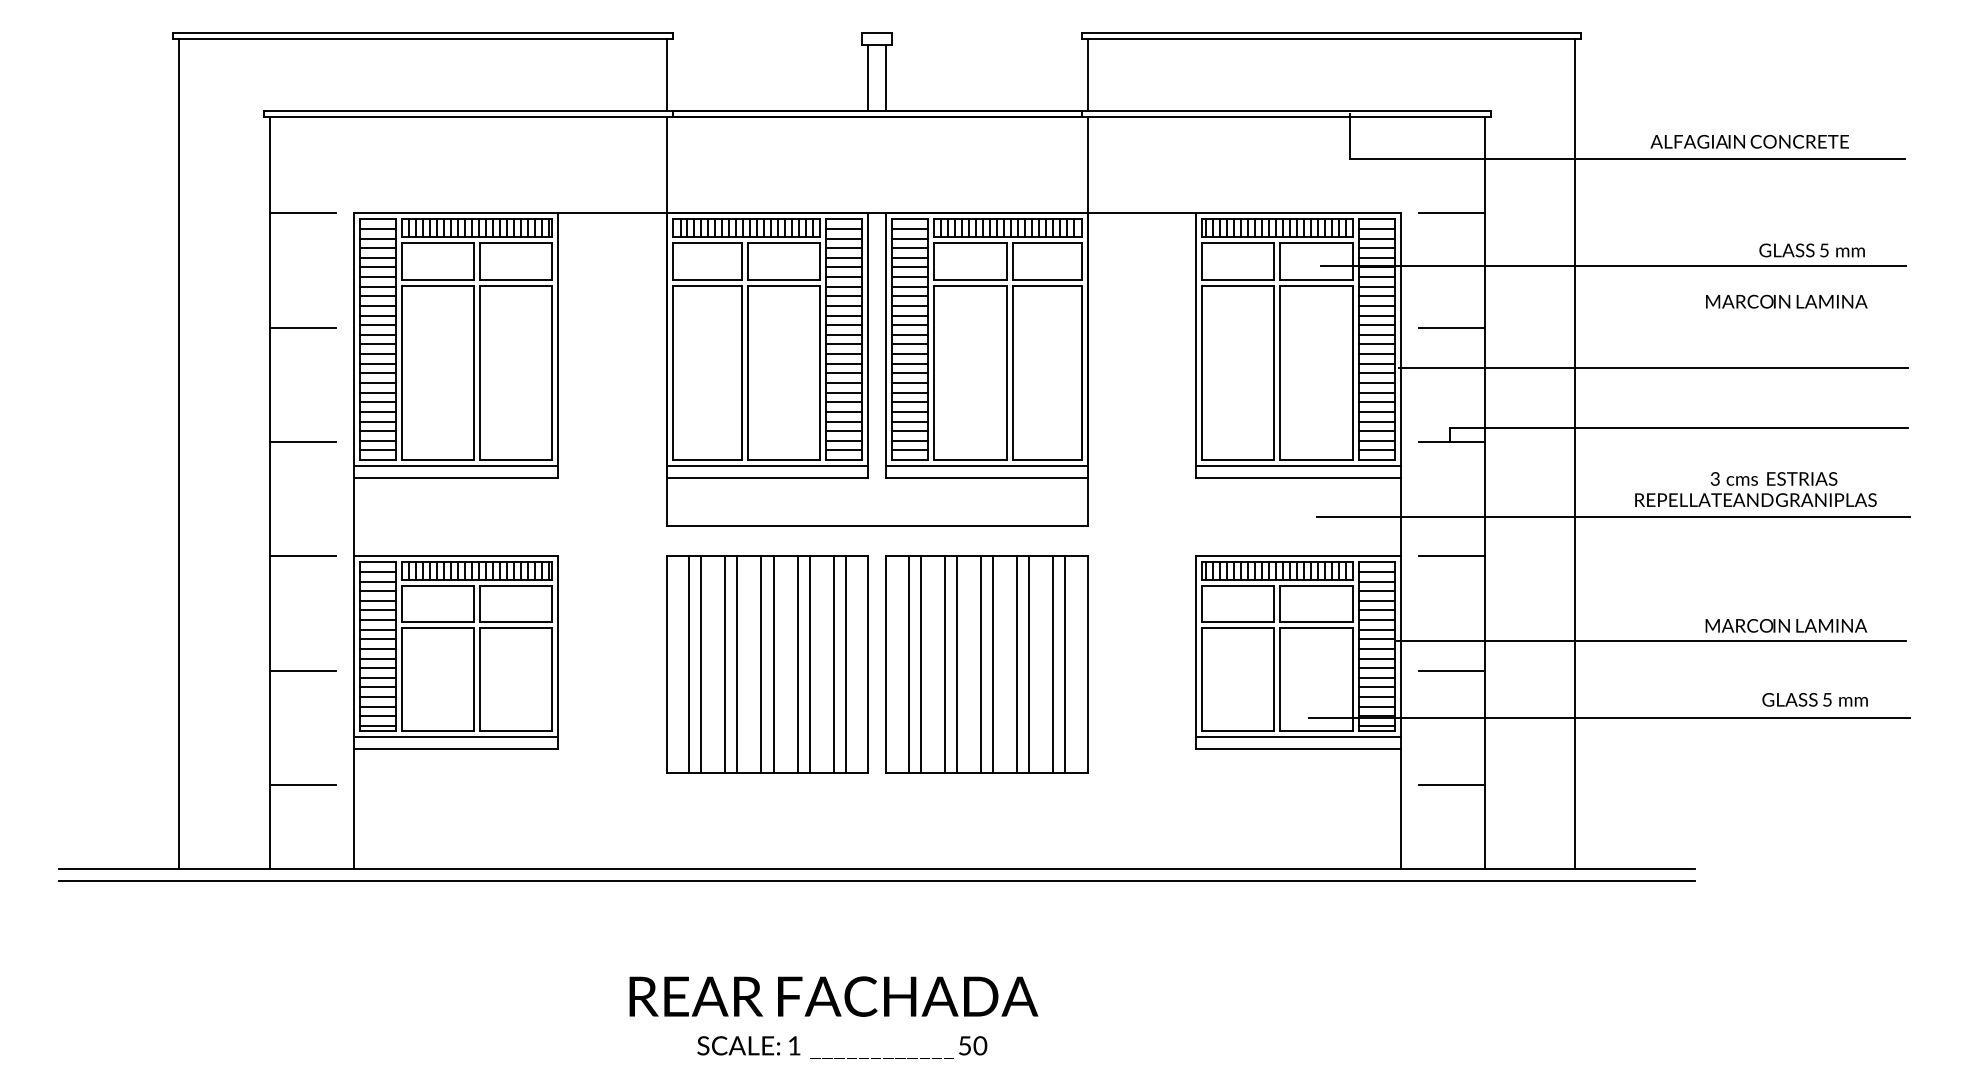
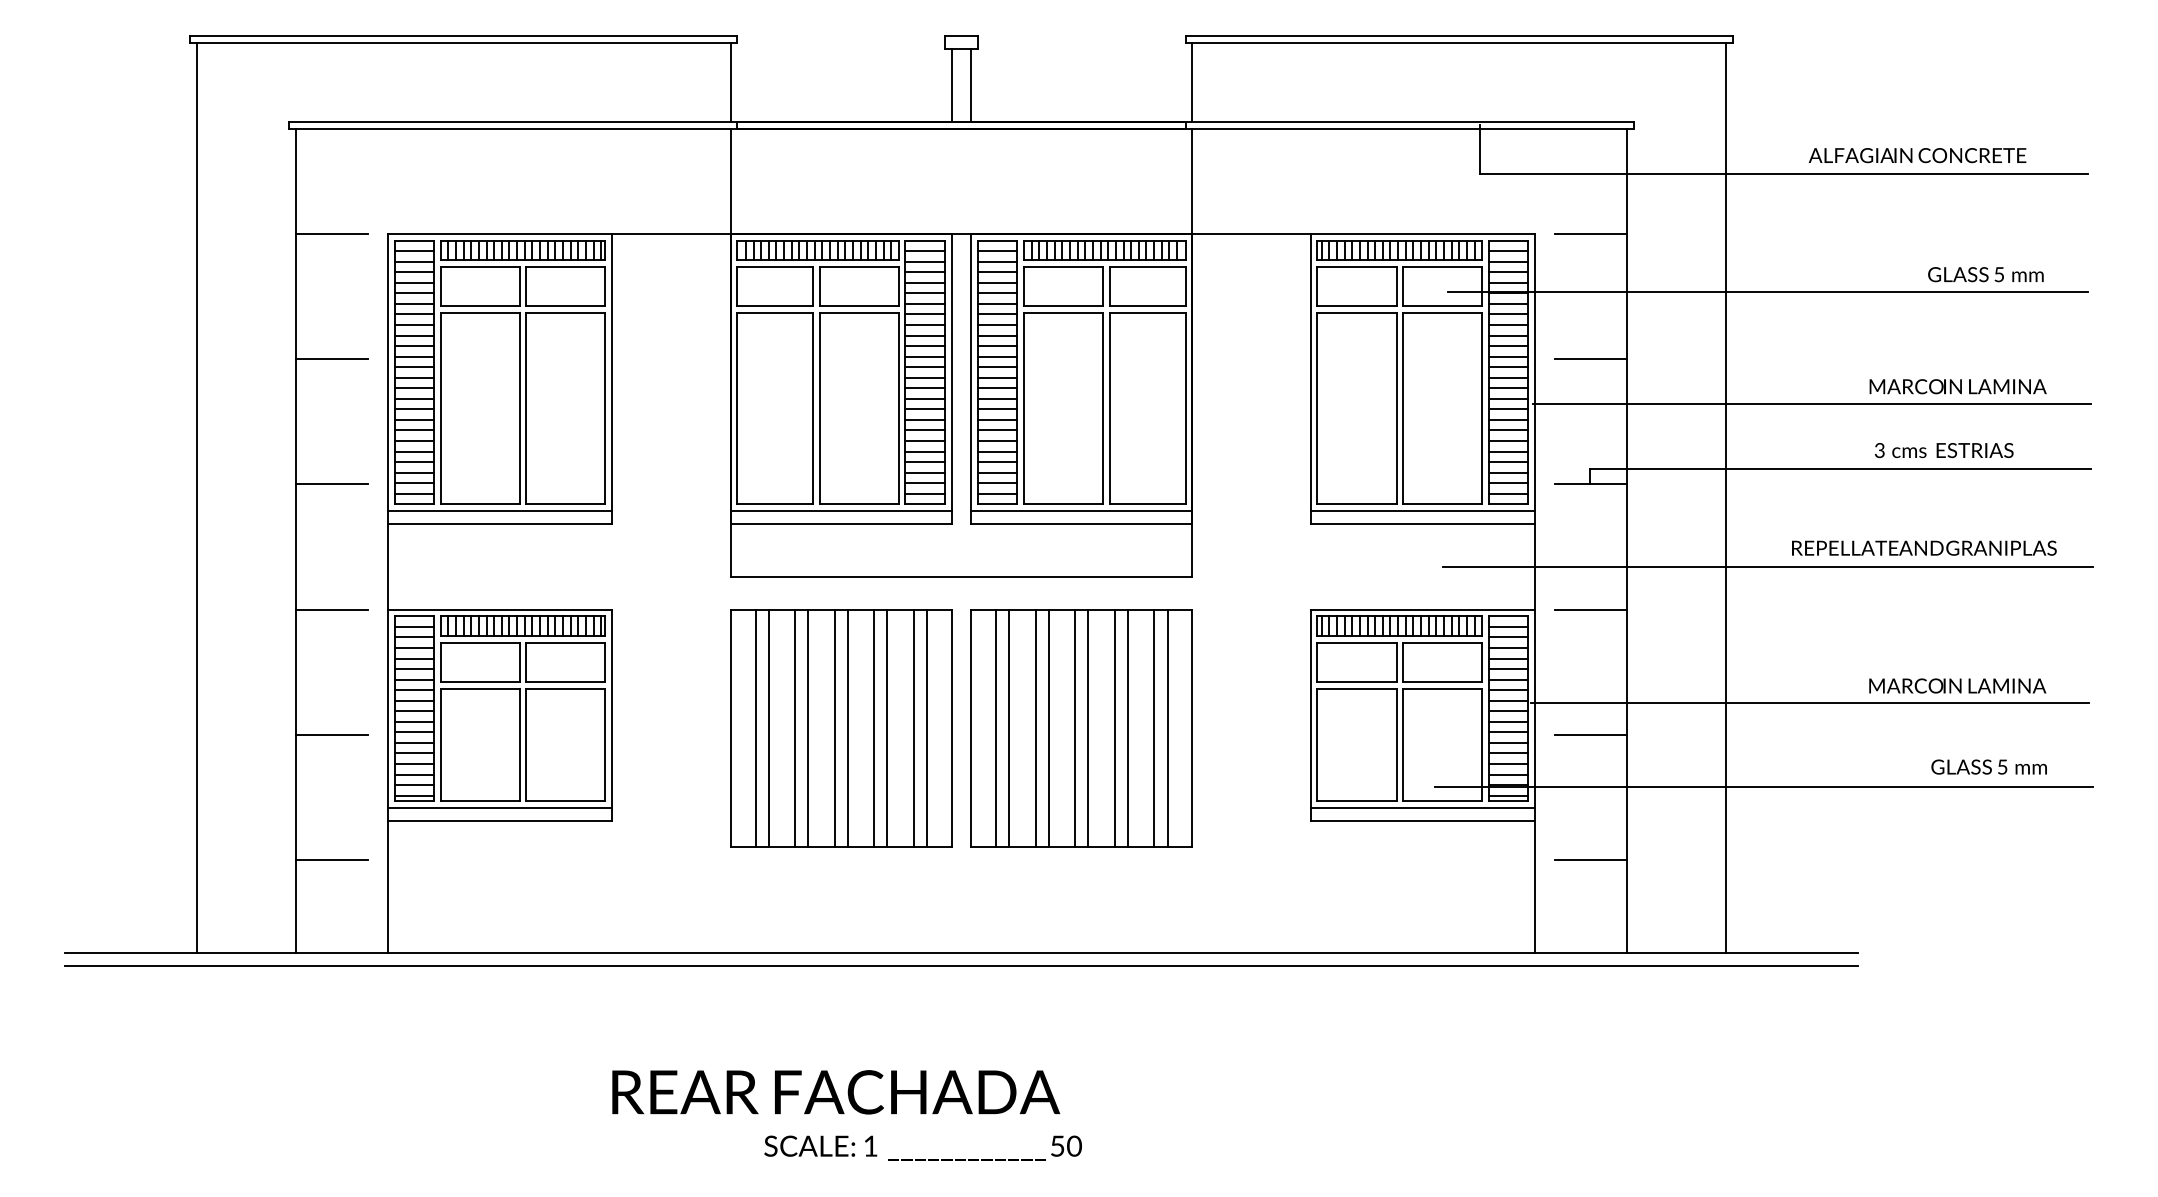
text: (1786, 301) -> (1957, 386), moved
text: (1773, 478) -> (1943, 450), moved
text: (833, 996) -> (835, 1092), moved

